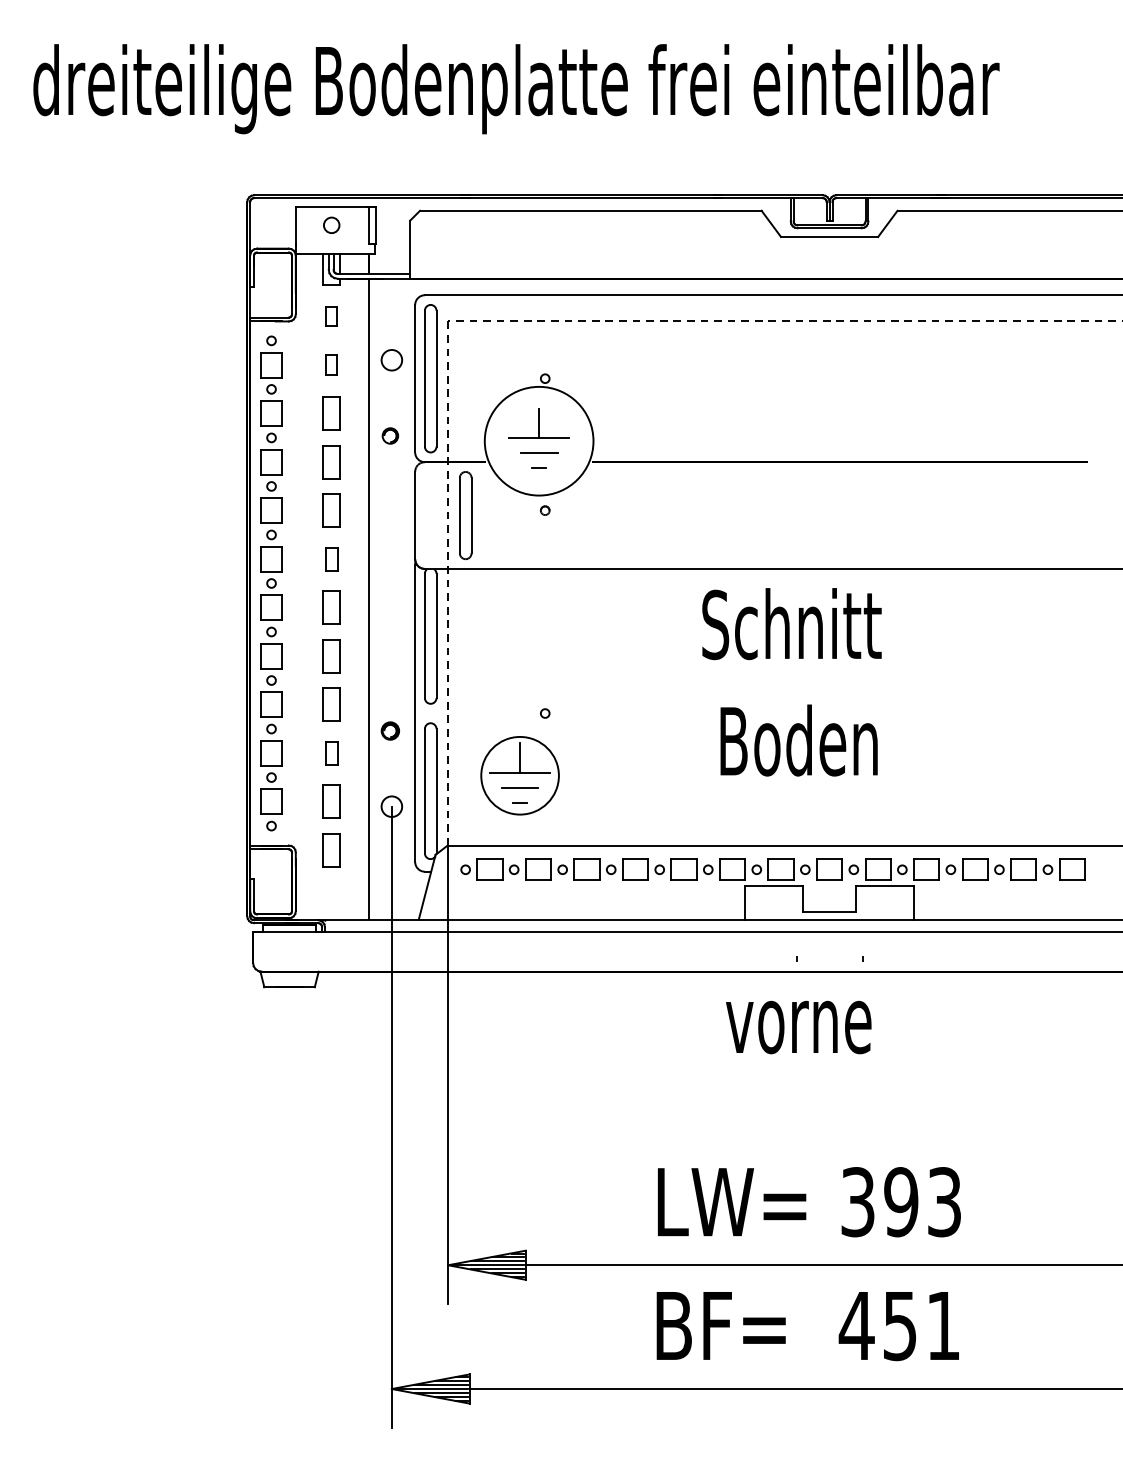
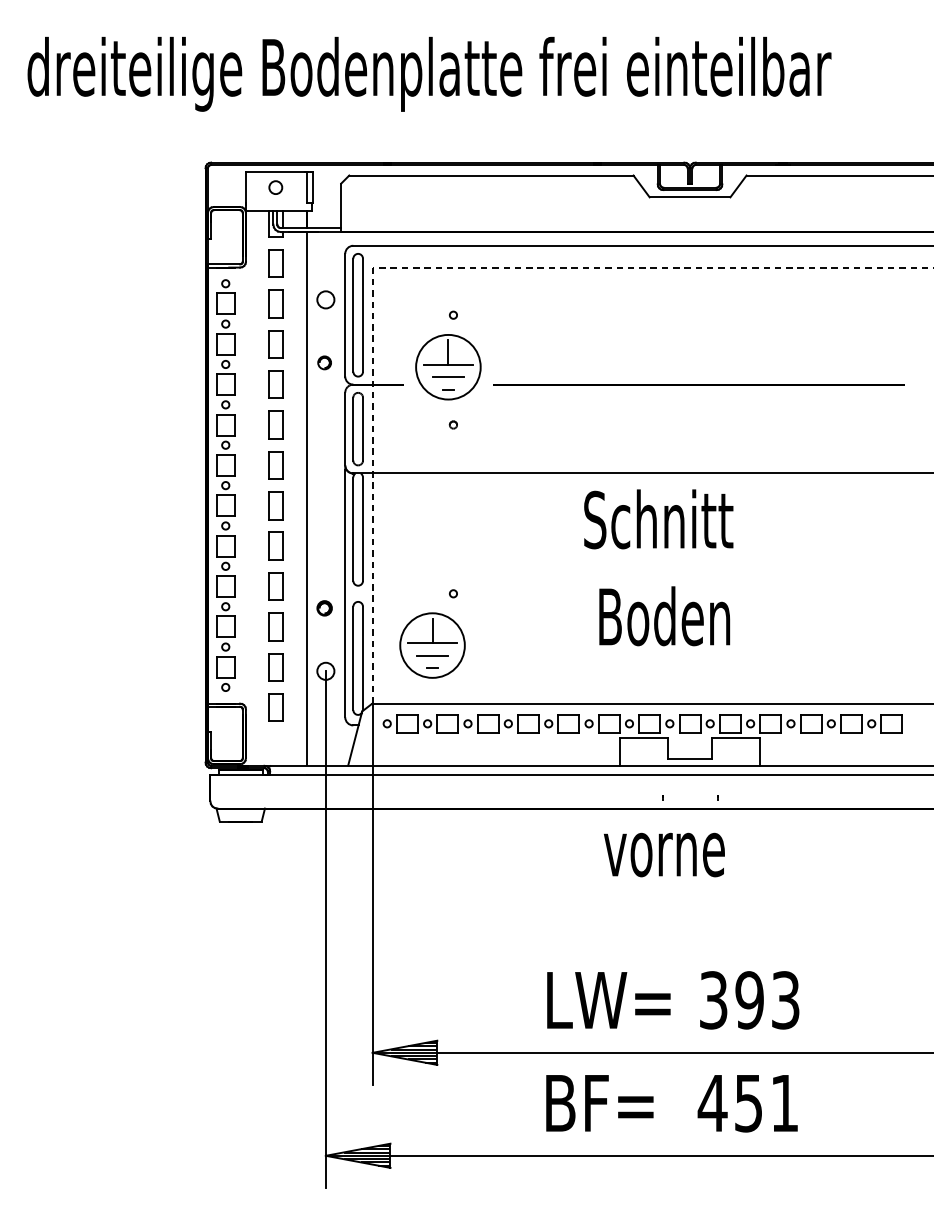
part: (331, 316) -> (275, 263), size x1.67
part: (331, 365) -> (275, 304), size x1.67
circle: (538, 441) -> (447, 367), size x0.71
part: (465, 515) -> (358, 429), moved
part: (331, 559) -> (275, 465), size x1.43
part: (331, 753) -> (275, 627), size x1.43

